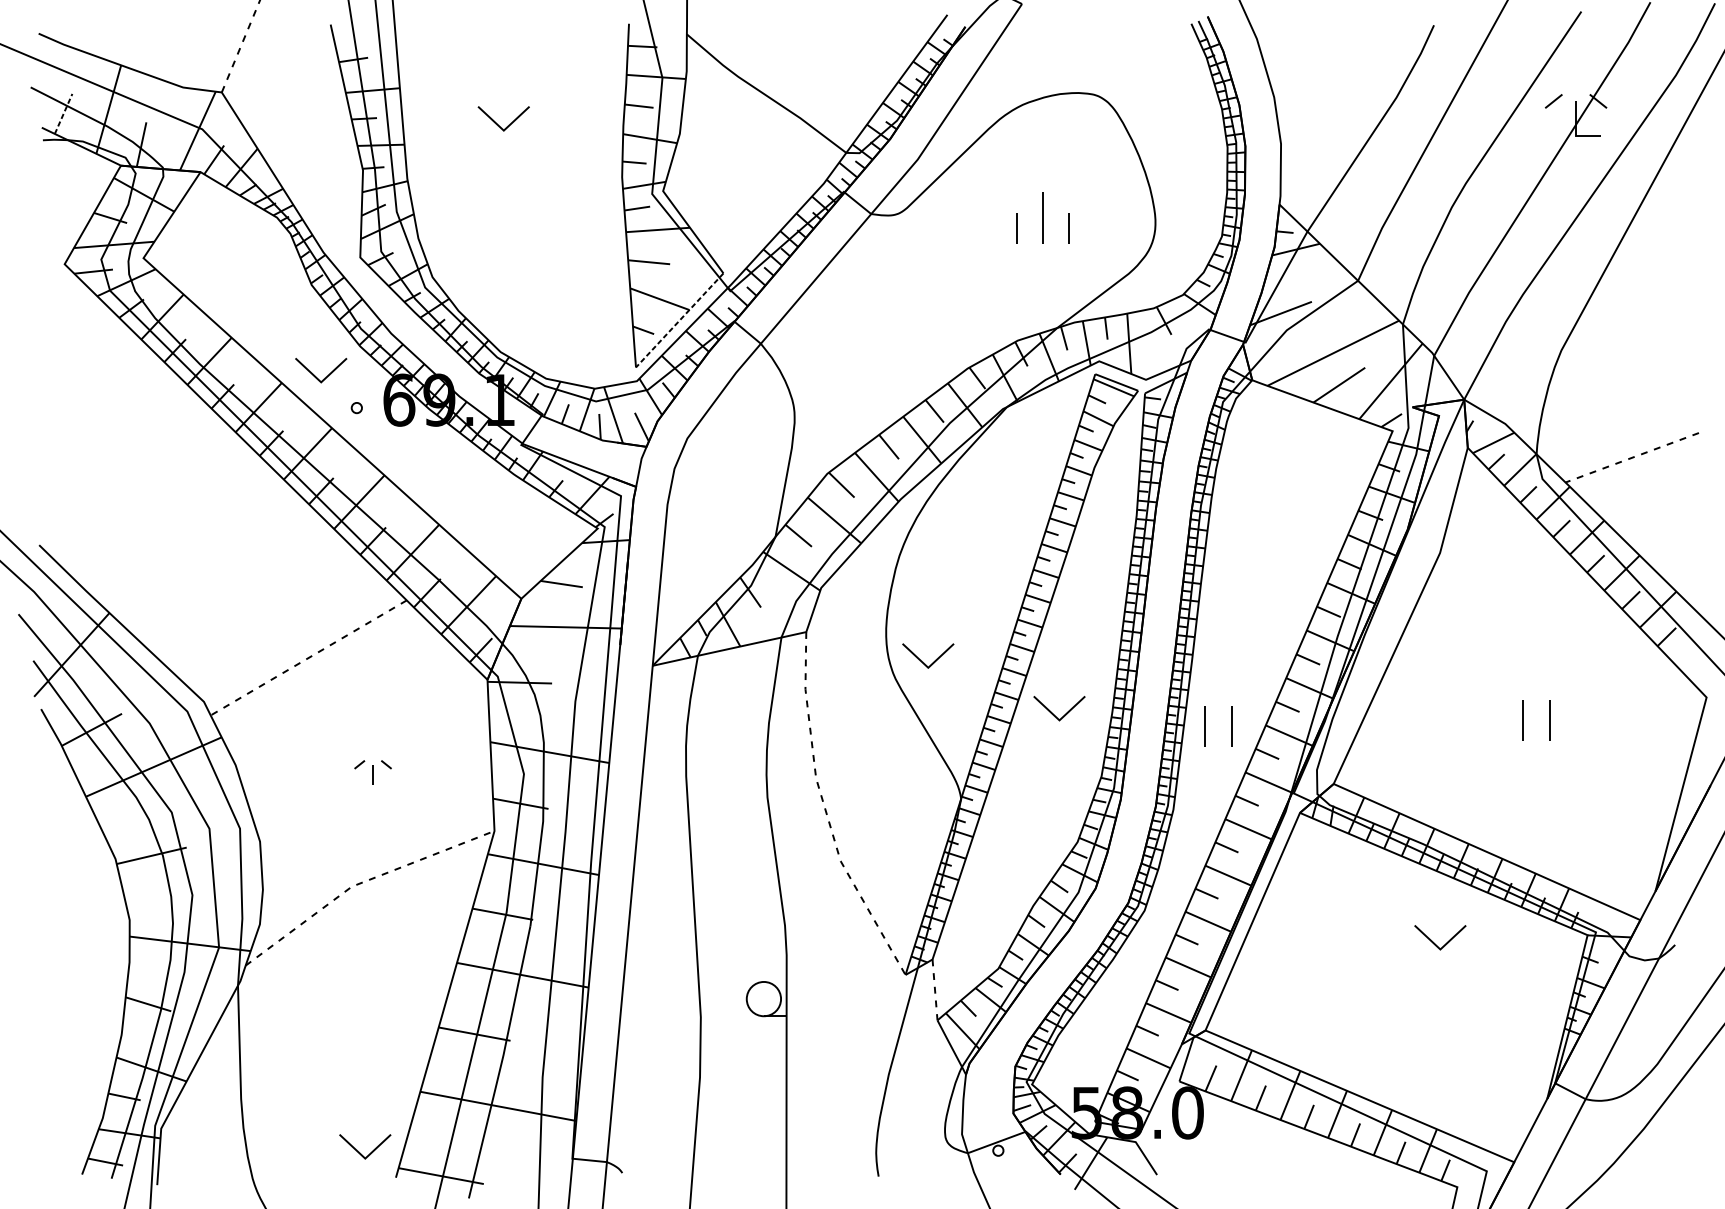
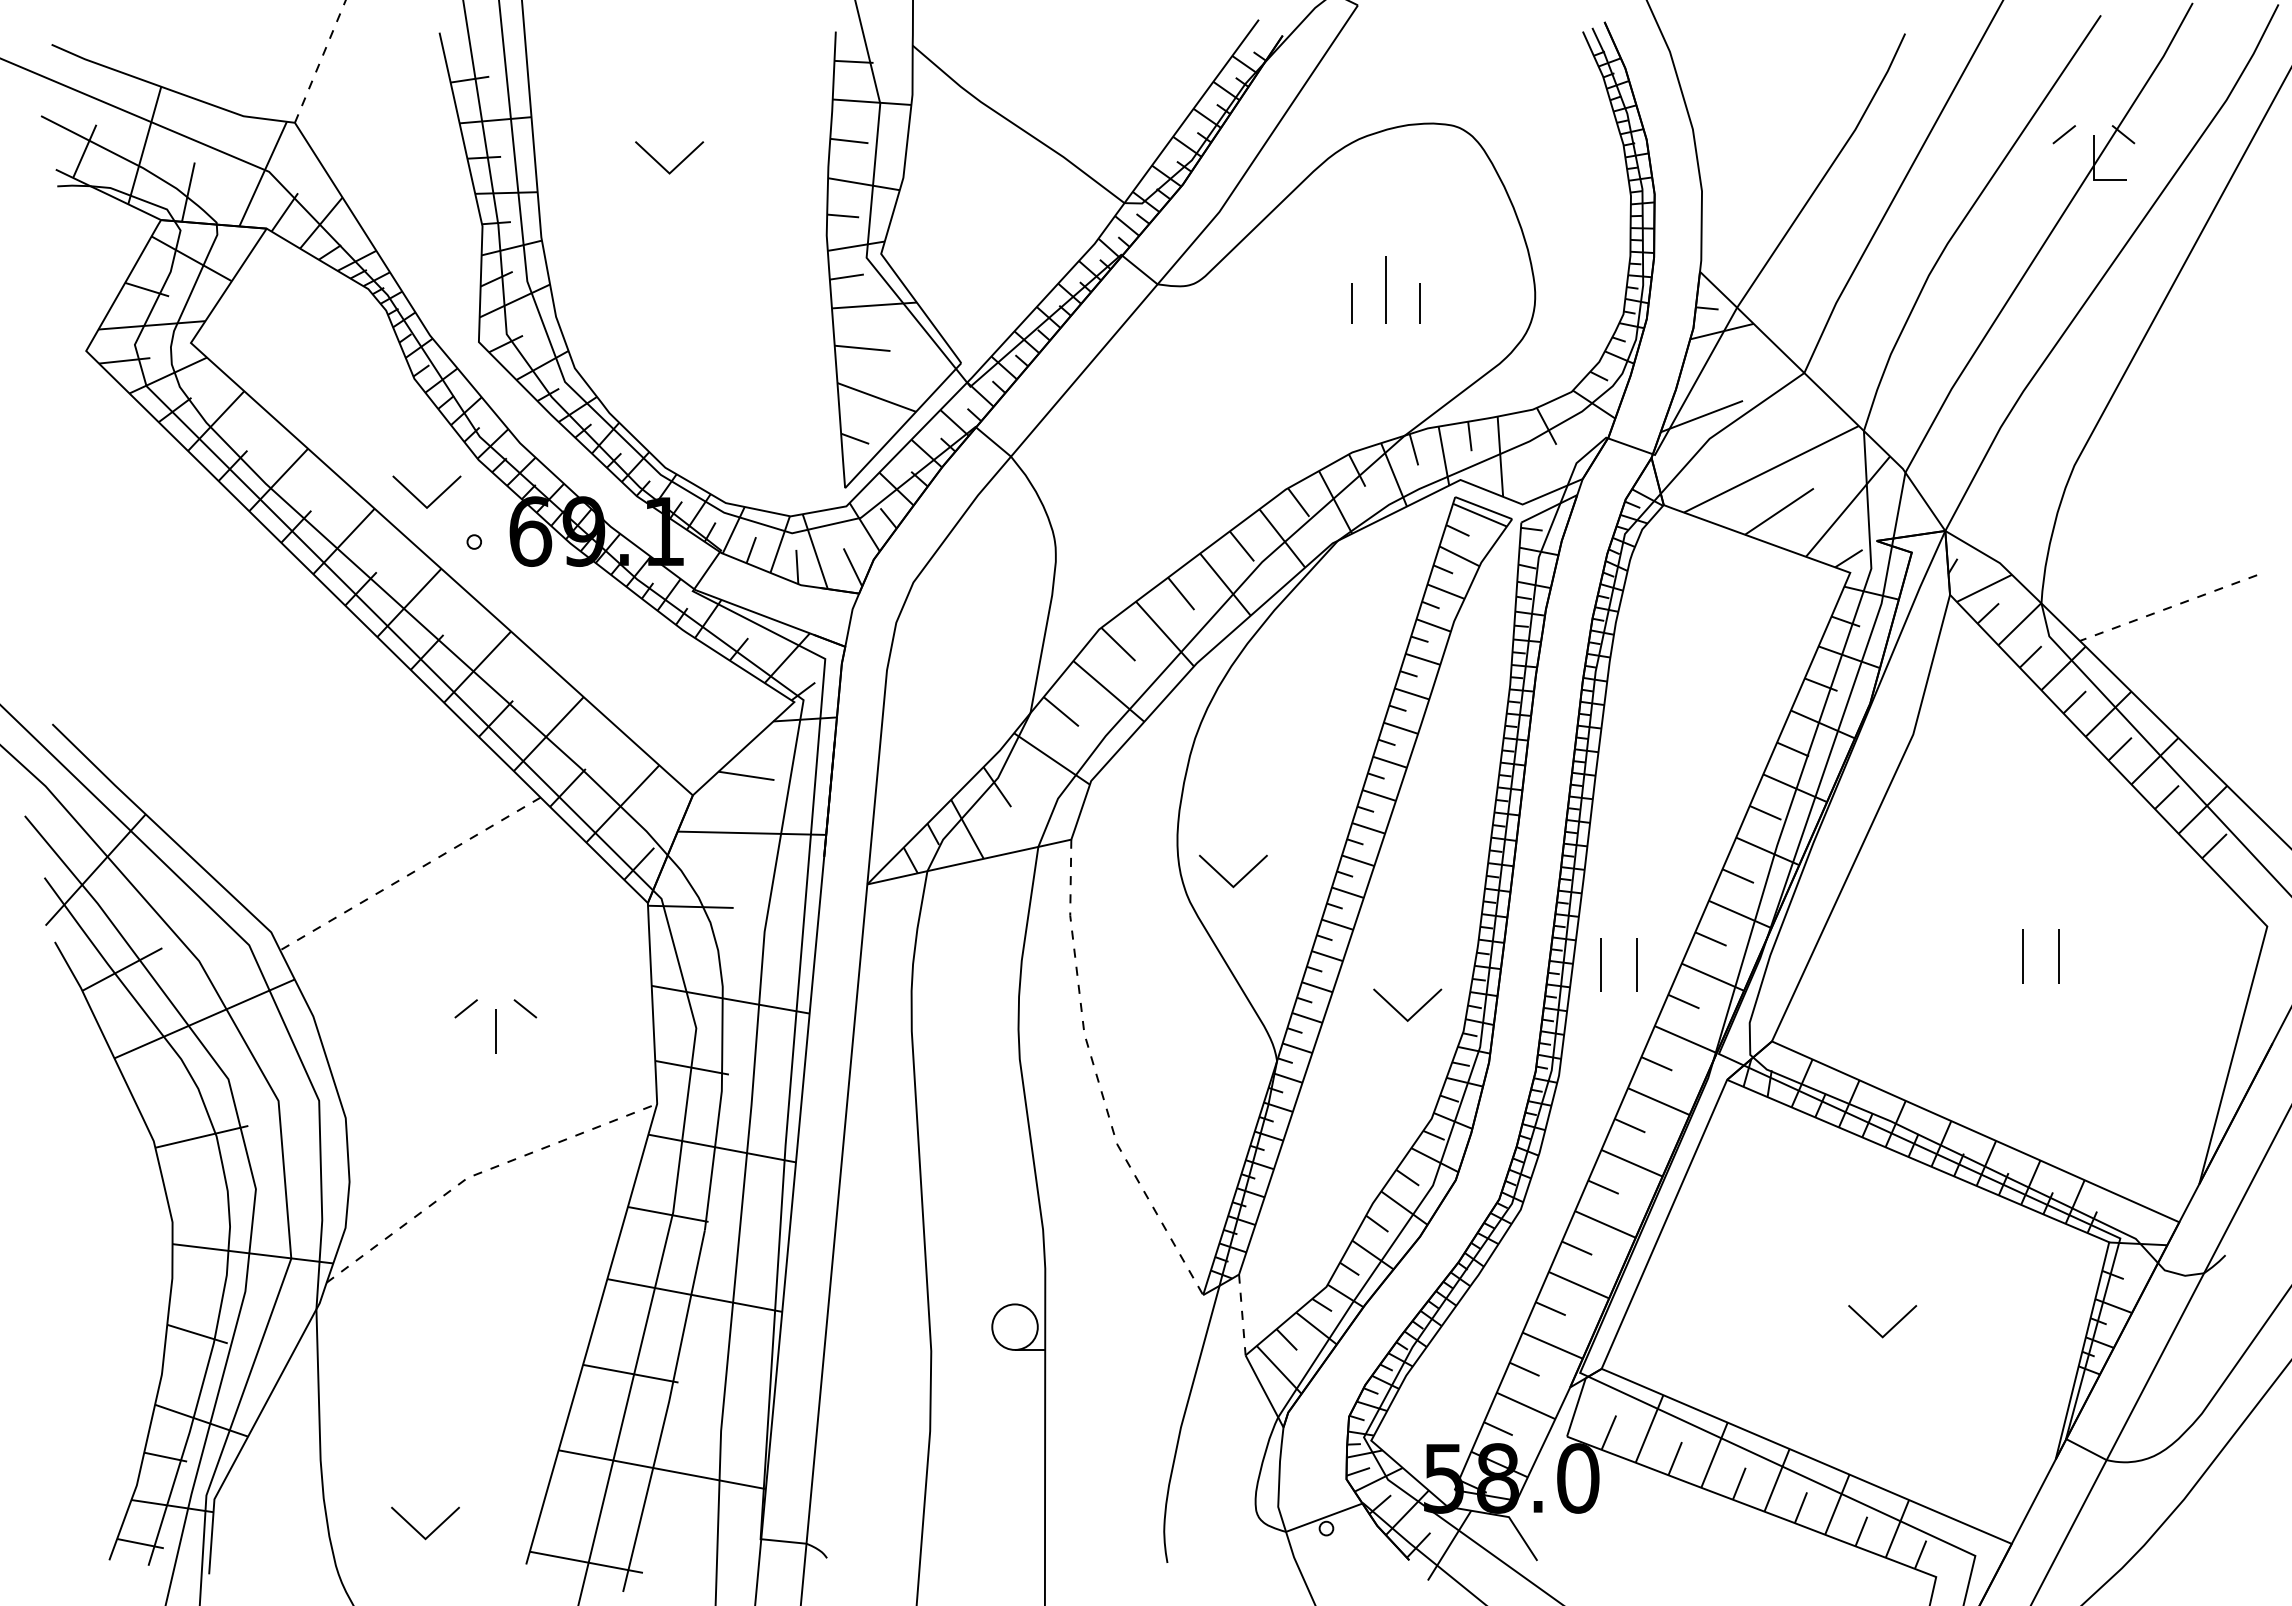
line: (63, 113) -> (84, 150), dashed -> solid
line: (679, 321) -> (902, 426), dashed -> solid
part: (1053, 713) -> (1399, 1011), moved
part: (372, 772) -> (495, 1026), size x1.67
part: (1434, 942) -> (1874, 1328), moved
part: (359, 1152) -> (417, 1530), moved

